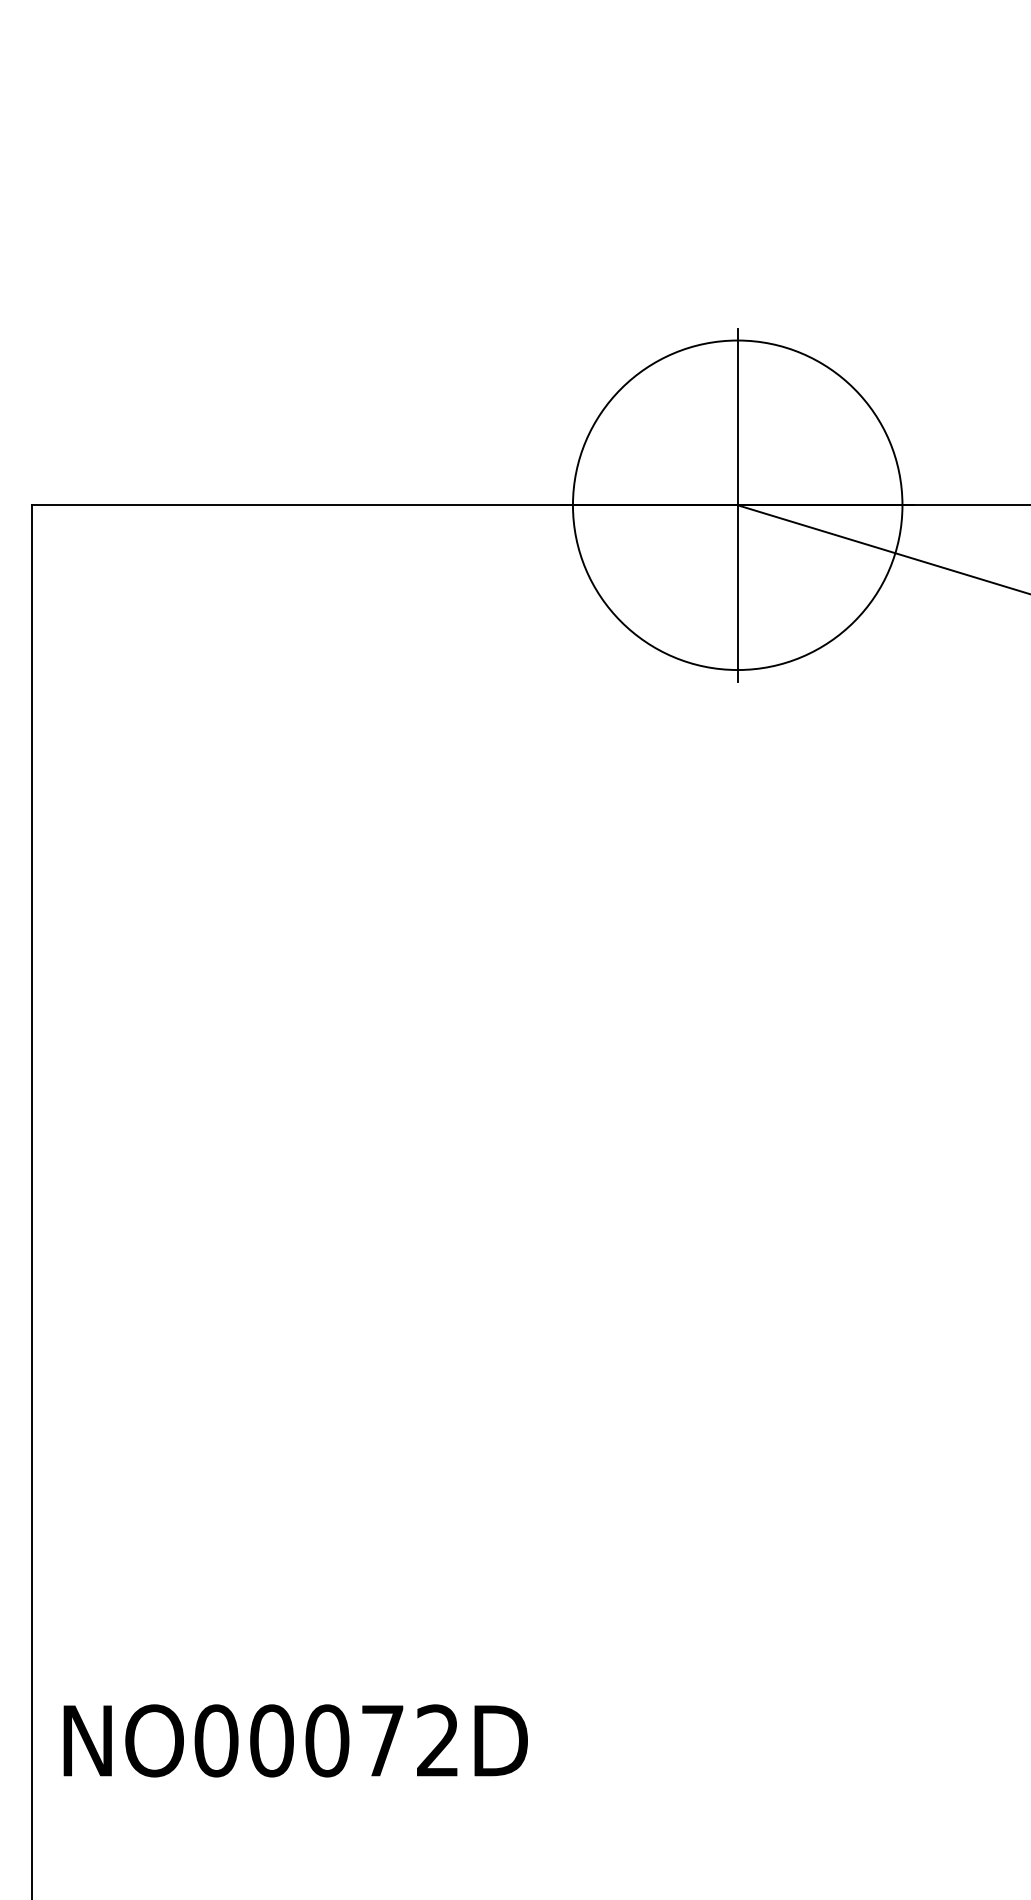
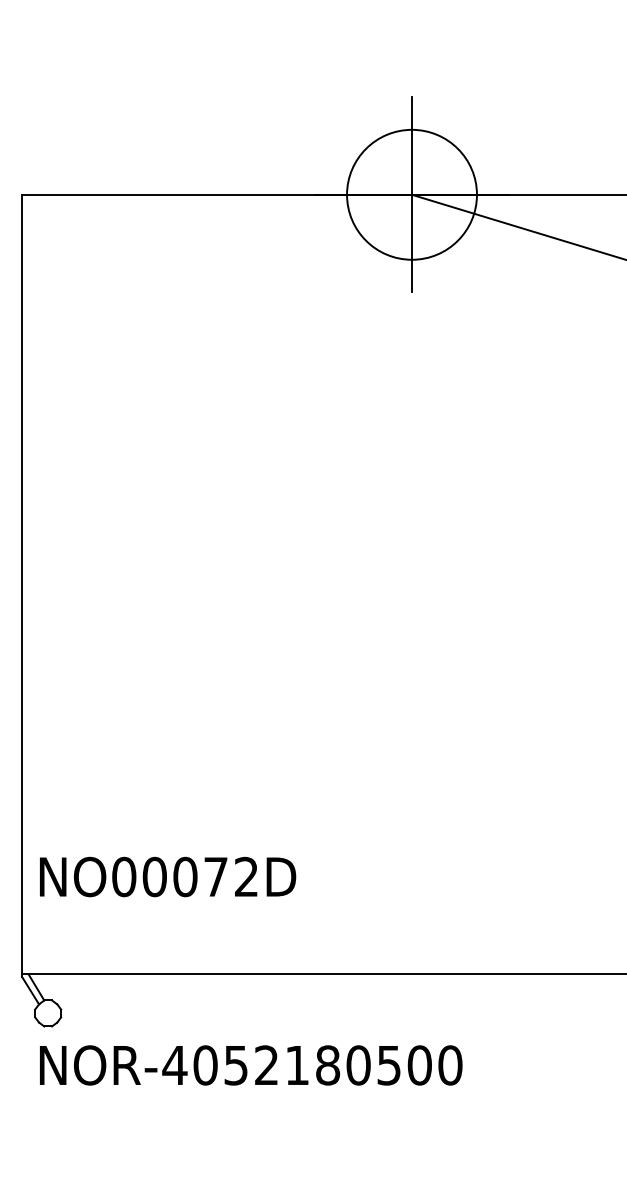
circle: (736, 504) -> (411, 194), size x0.71

